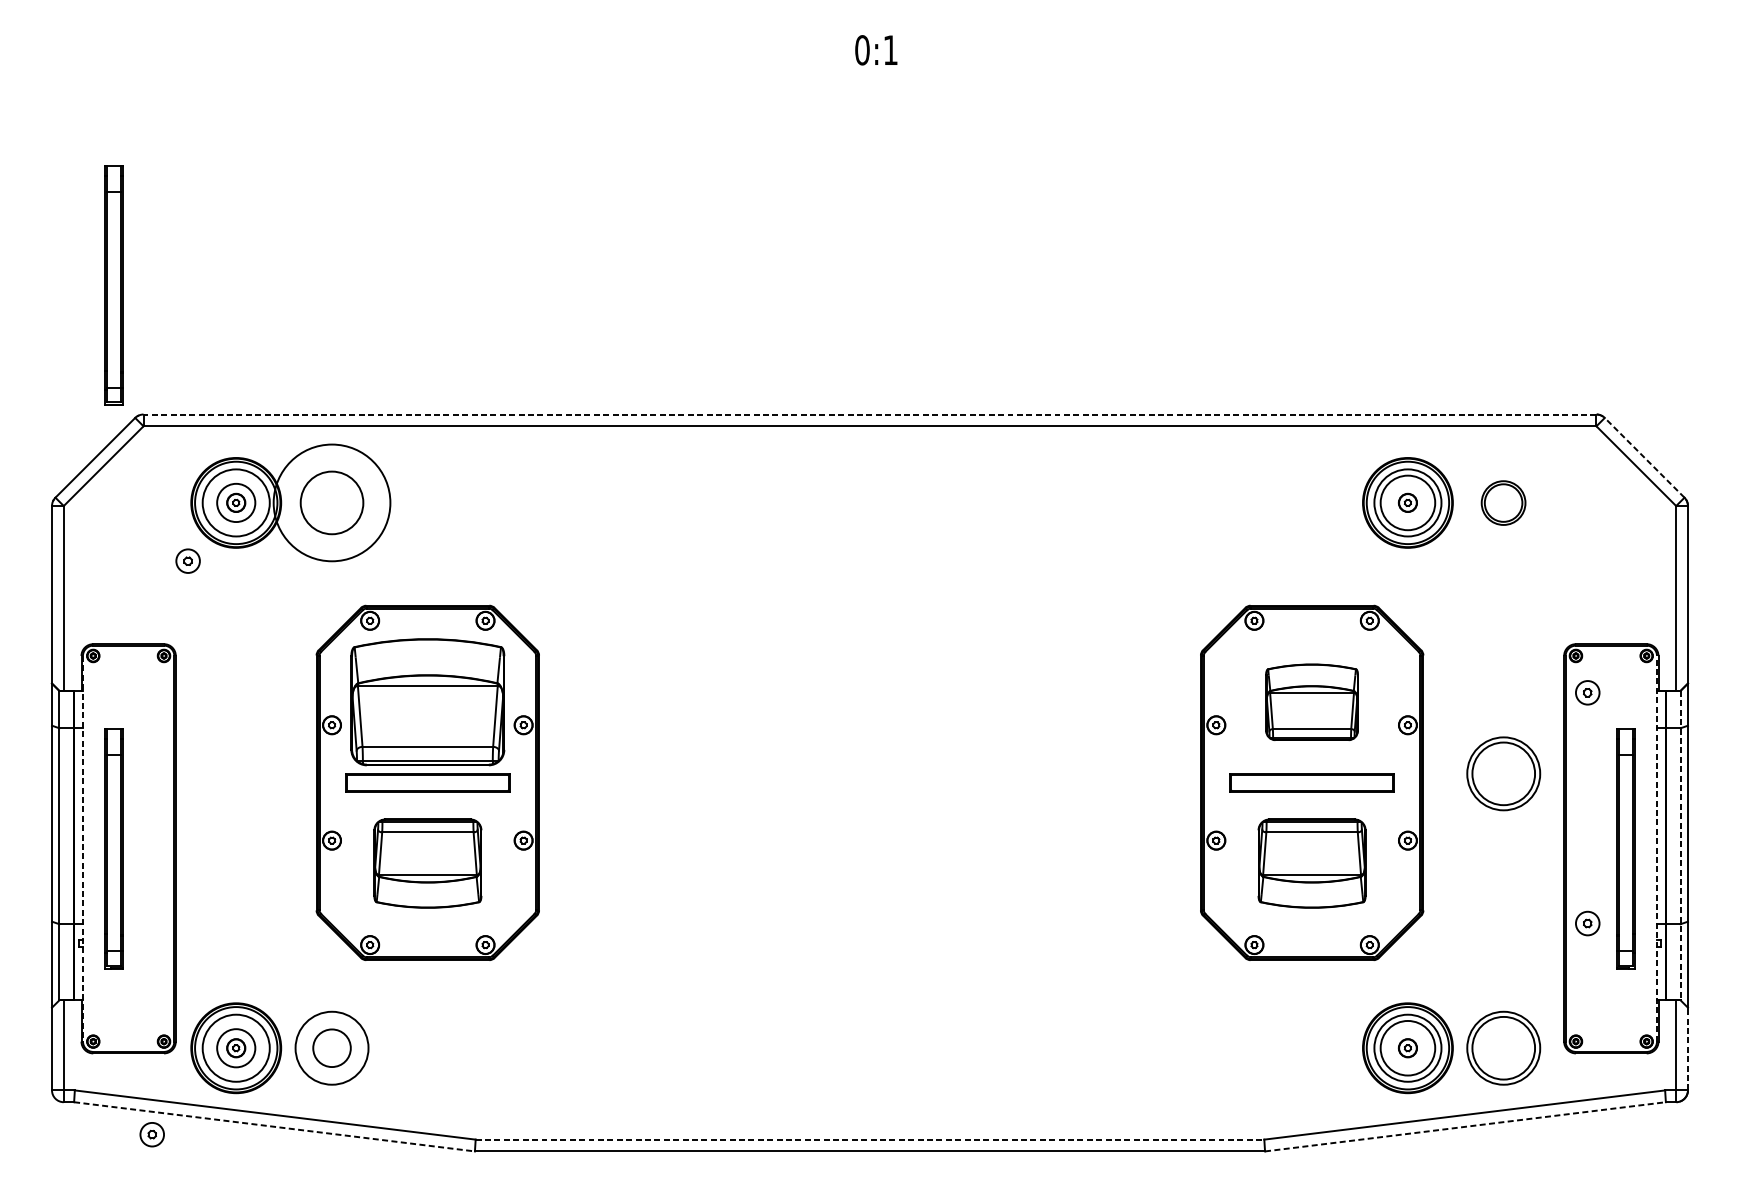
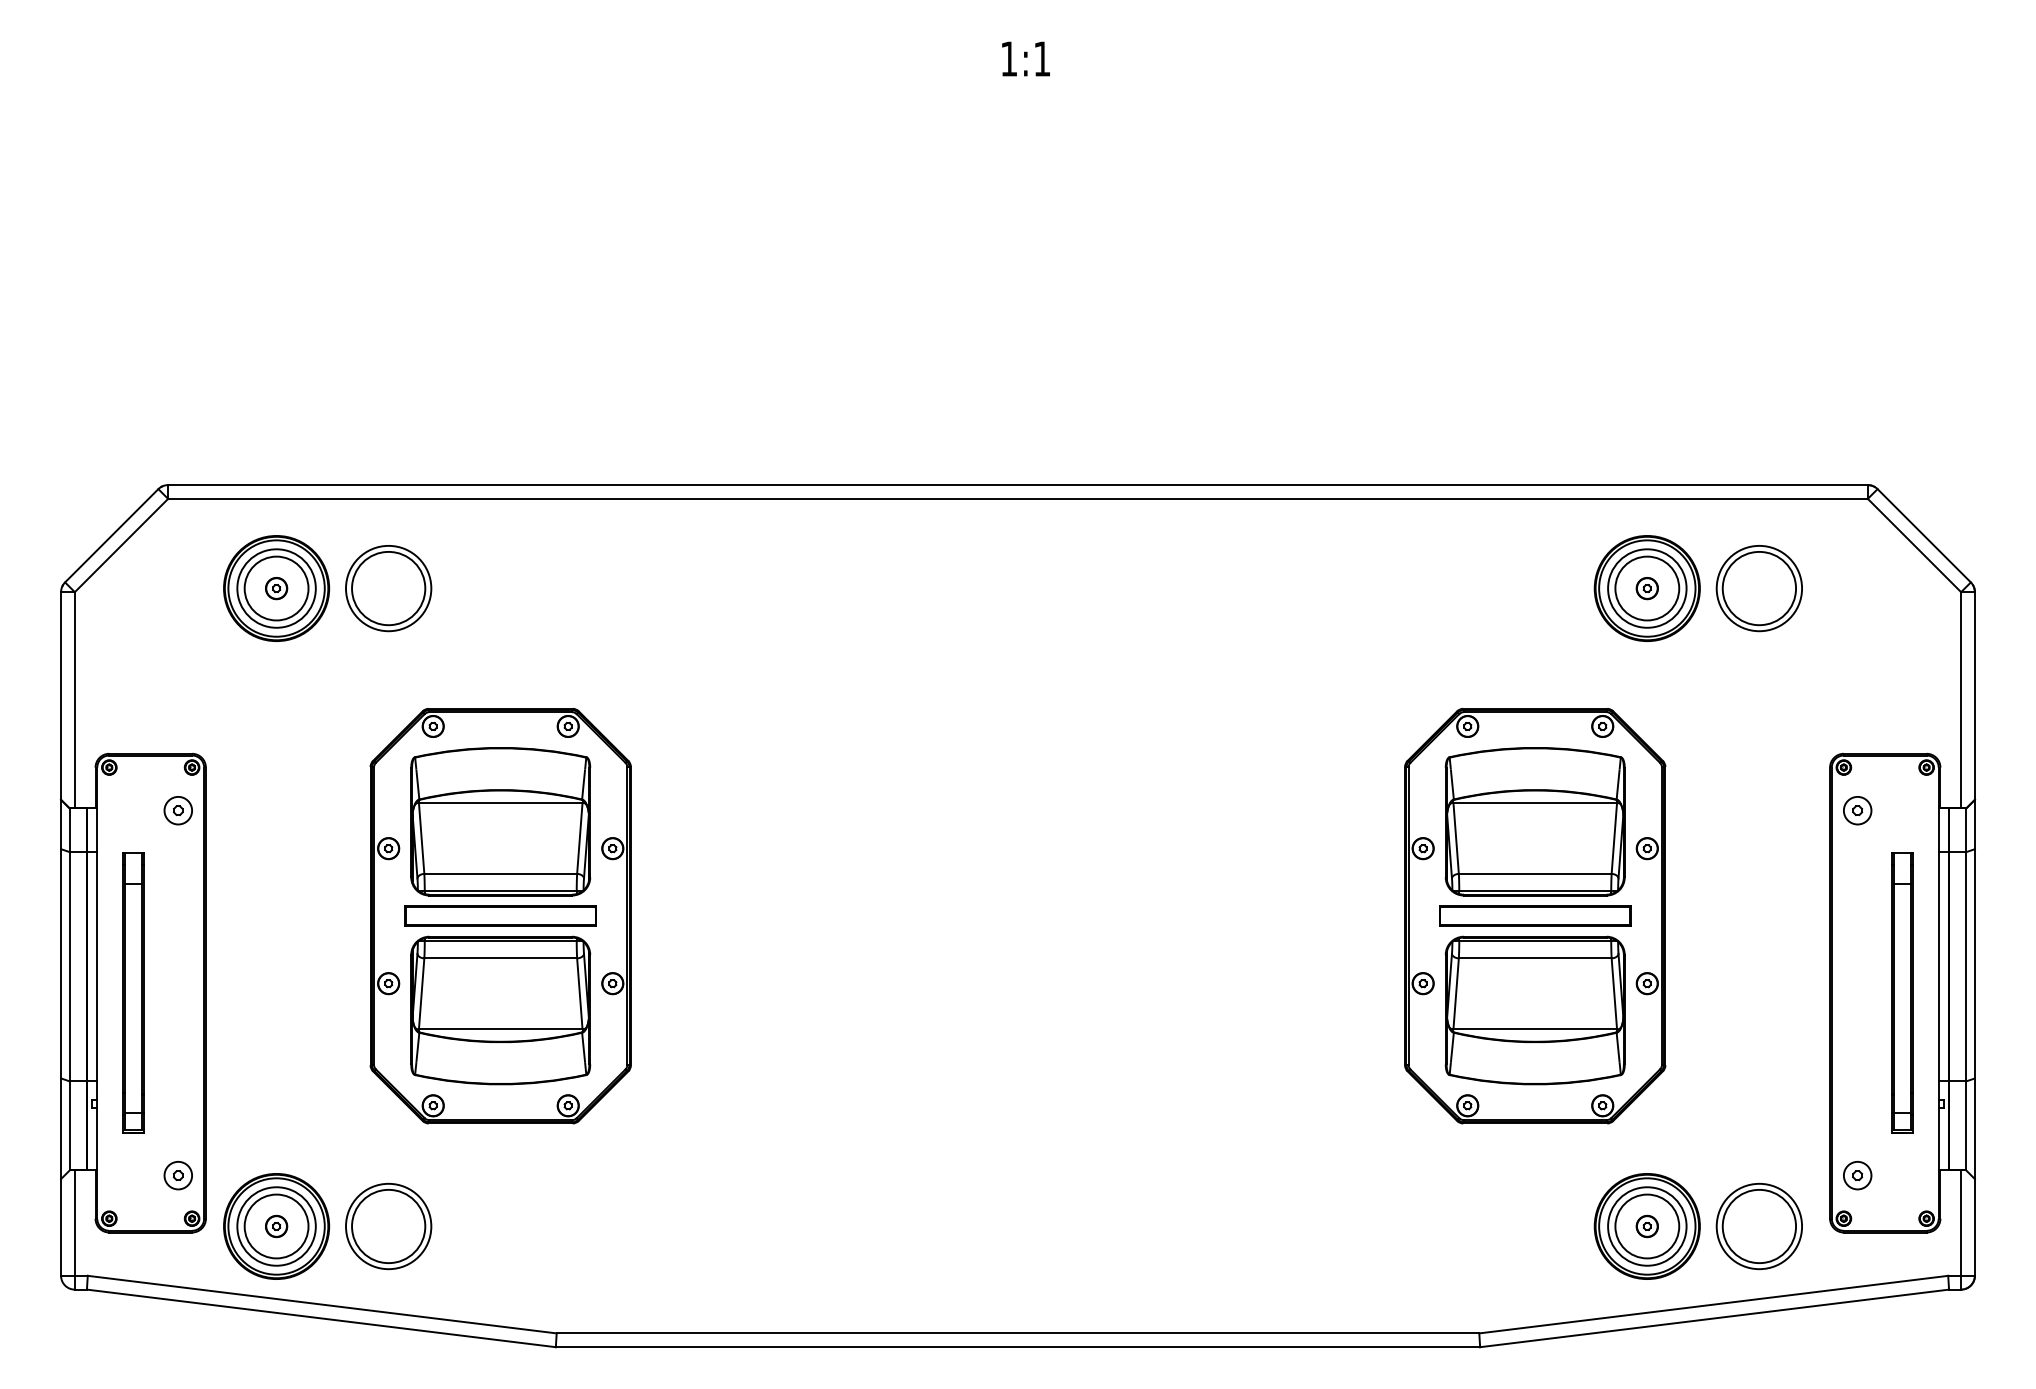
text: (861, 49) -> (1008, 58), 0:1 -> 1:1
part: (113, 284) -> (133, 333), removed
line: (870, 414) -> (1018, 485), dashed -> solid
line: (1644, 457) -> (1924, 535), dashed -> solid
circle: (236, 502) -> (276, 588), size x1.43
circle: (331, 502) -> (388, 588), size x0.62
part: (1502, 502) -> (1758, 588), size x1.67
part: (187, 561) -> (177, 810), moved
part: (1311, 702) -> (1534, 821), size x1.67
part: (1502, 773) -> (1758, 905), removed
line: (1680, 845) -> (1966, 989), dashed -> solid
line: (83, 849) -> (97, 993), dashed -> solid
line: (1656, 849) -> (1938, 993), dashed -> solid
part: (427, 863) -> (500, 1010), size x1.43
part: (1311, 863) -> (1534, 1010), size x1.43
part: (1587, 923) -> (1857, 1175), moved
circle: (236, 1048) -> (276, 1226), size x1.43
circle: (331, 1048) -> (388, 1226), size x1.67
line: (1687, 1048) -> (1974, 1226), dashed -> solid
line: (274, 1126) -> (321, 1318), dashed -> solid
line: (1466, 1126) -> (1715, 1318), dashed -> solid
part: (151, 1134) -> (177, 1175), moved
line: (870, 1139) -> (1018, 1333), dashed -> solid

